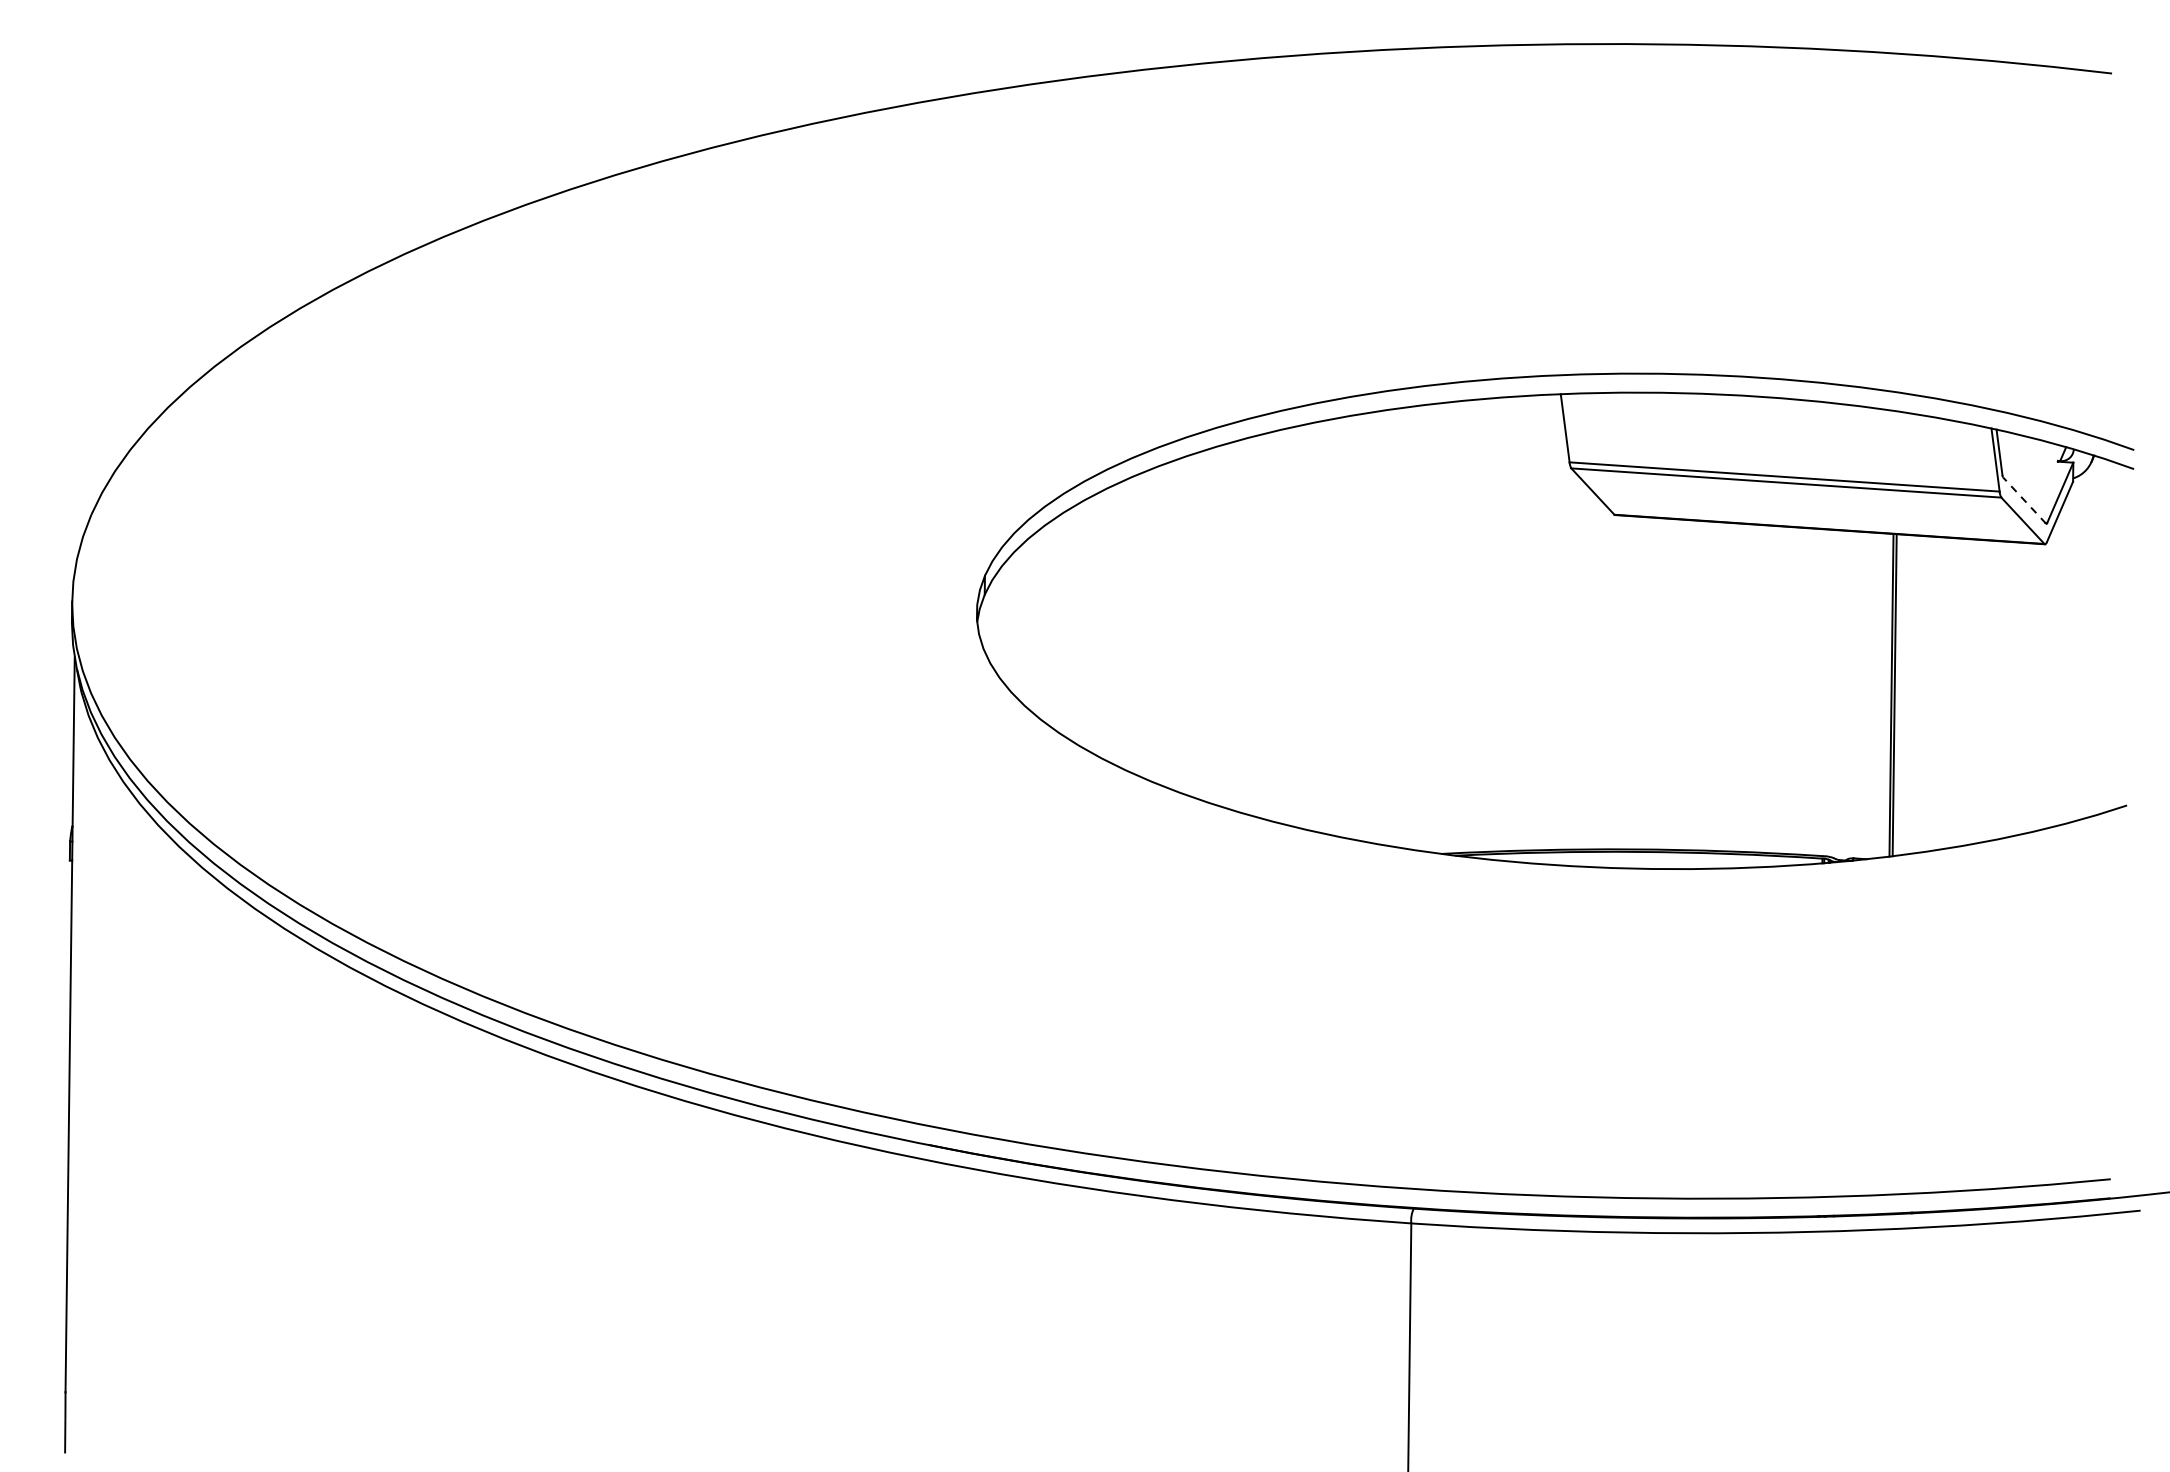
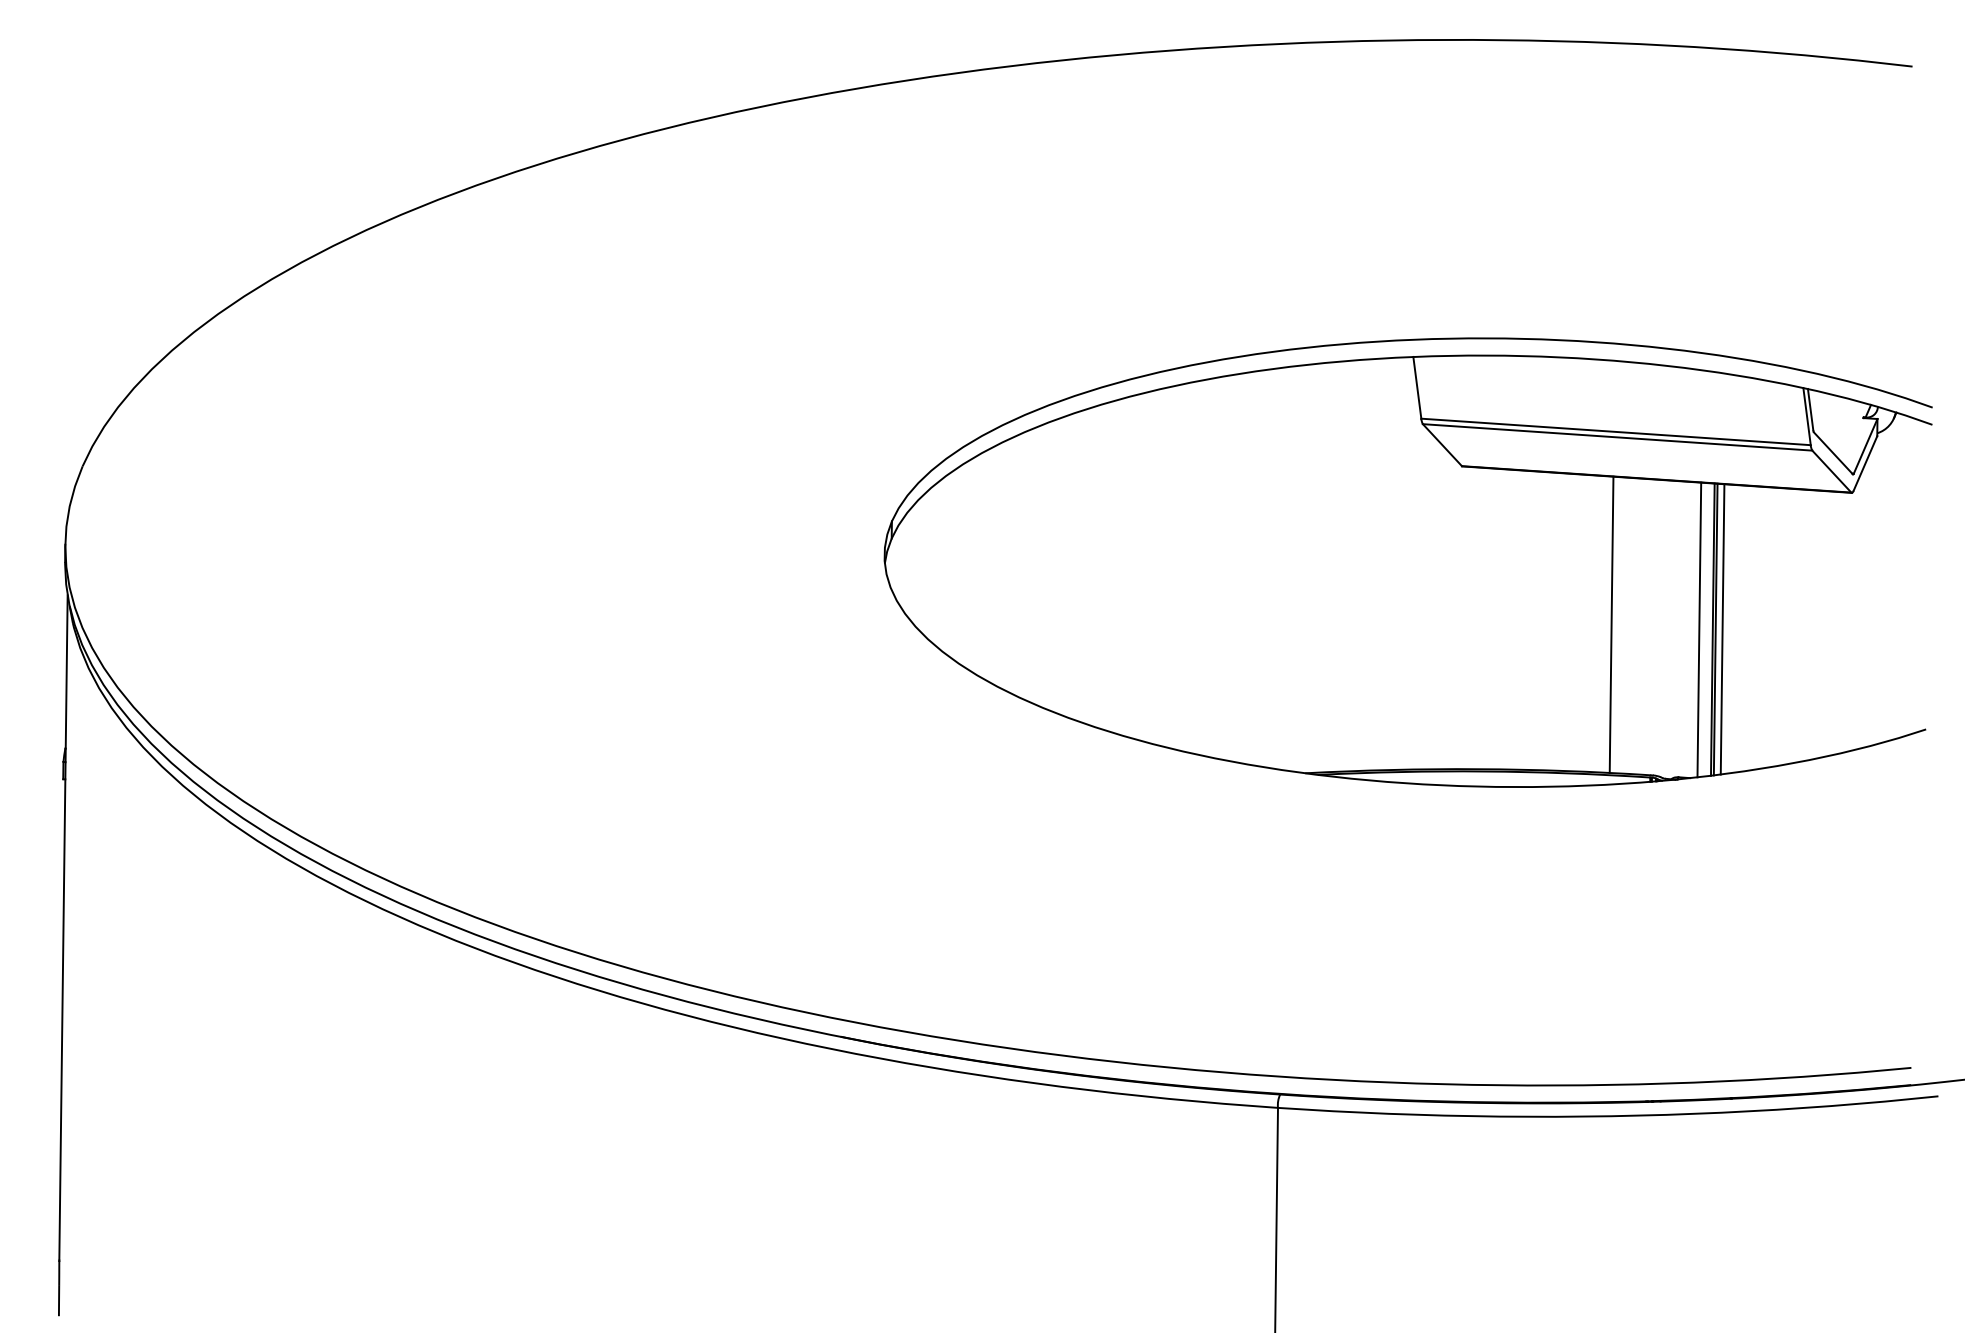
line: (2024, 500) -> (1833, 453), dashed -> solid
line: (1779, 689) -> (1611, 624), added
line: (1876, 695) -> (1699, 629), added
line: (1902, 695) -> (1722, 629), added

